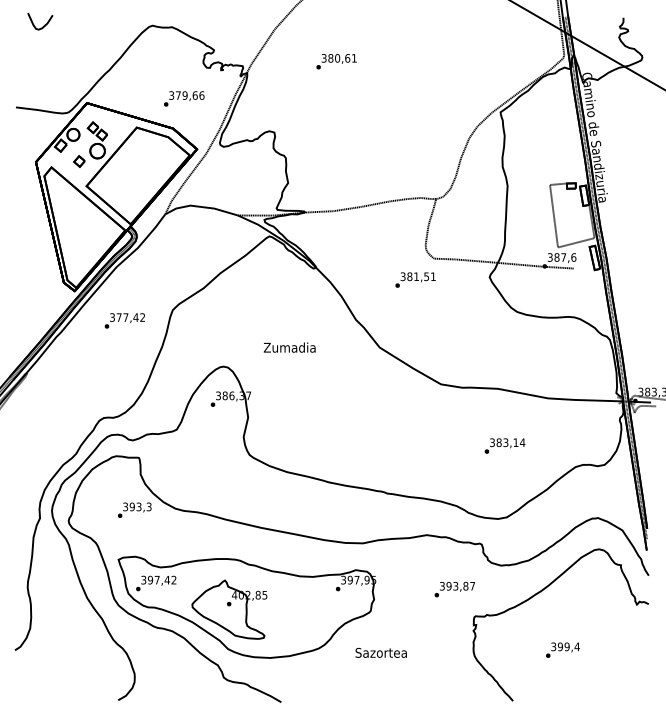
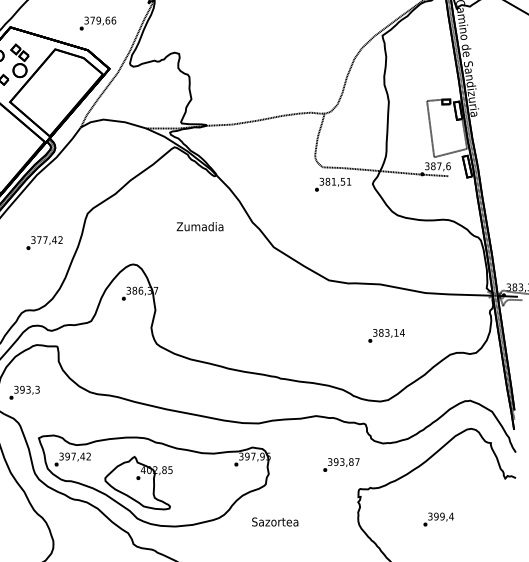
text: (415, 279) -> (333, 184), moved
text: (124, 320) -> (44, 242), moved
text: (289, 347) -> (199, 226), moved
text: (134, 509) -> (24, 392), moved

